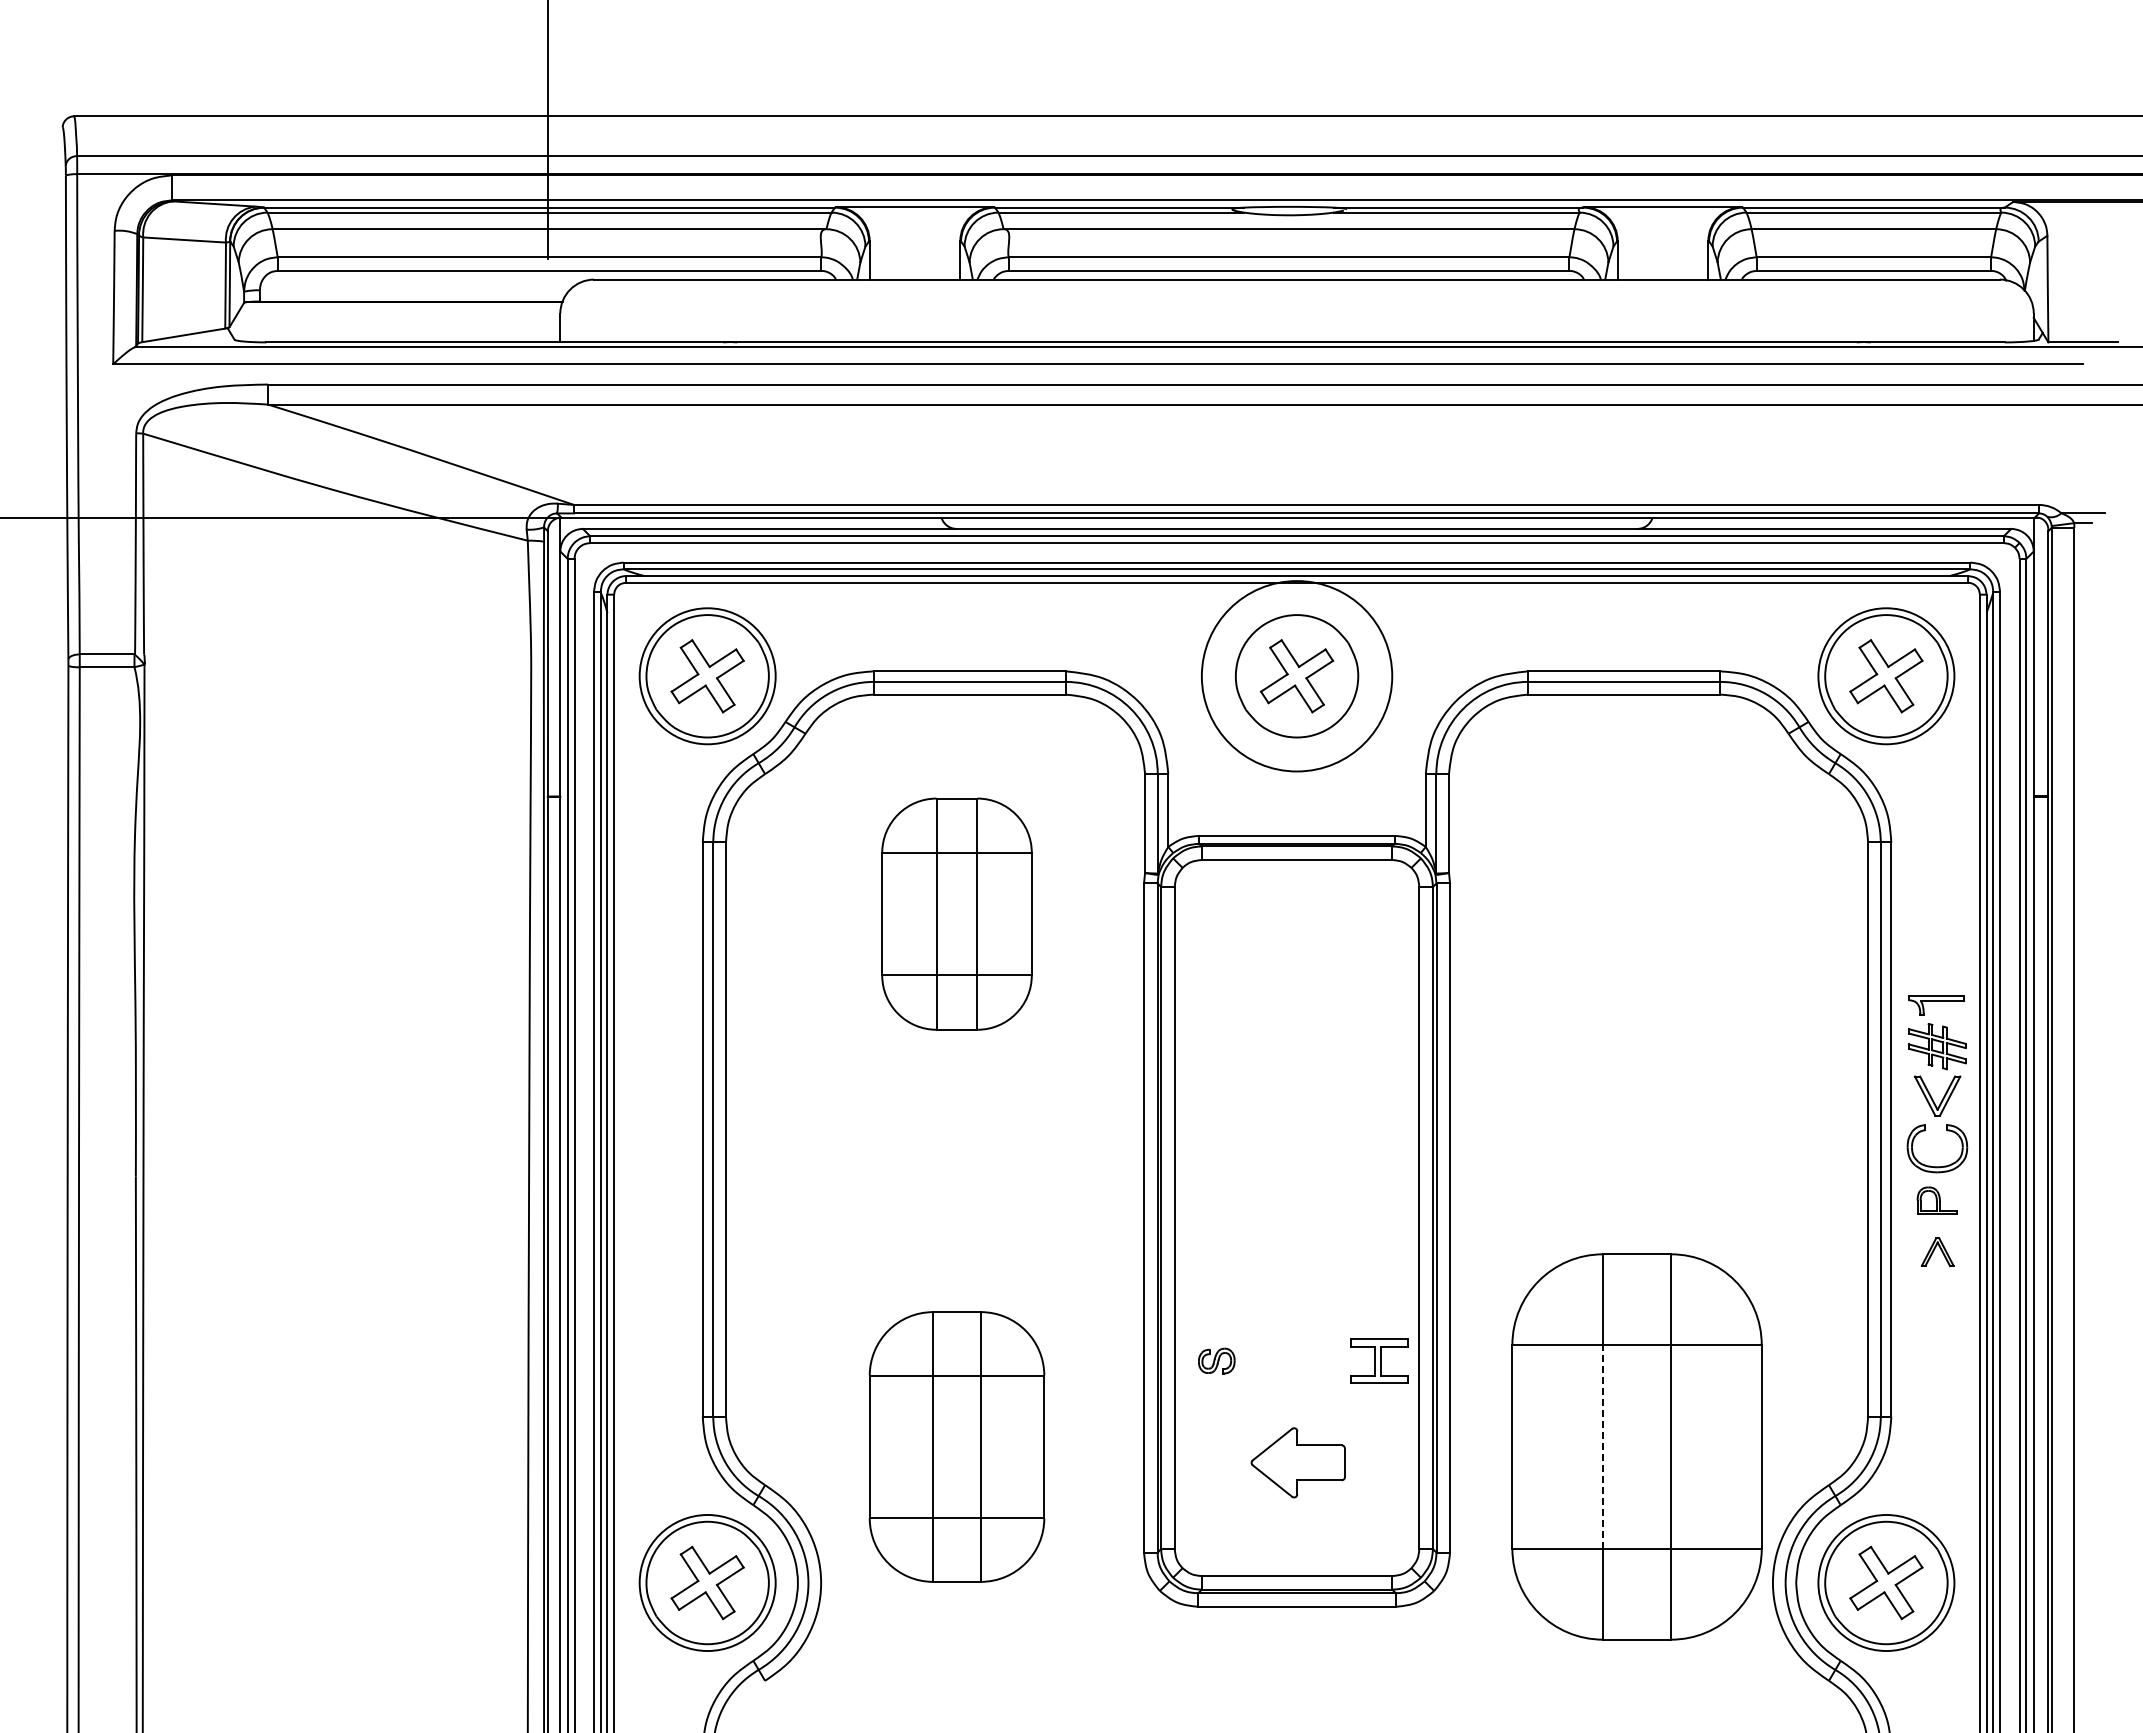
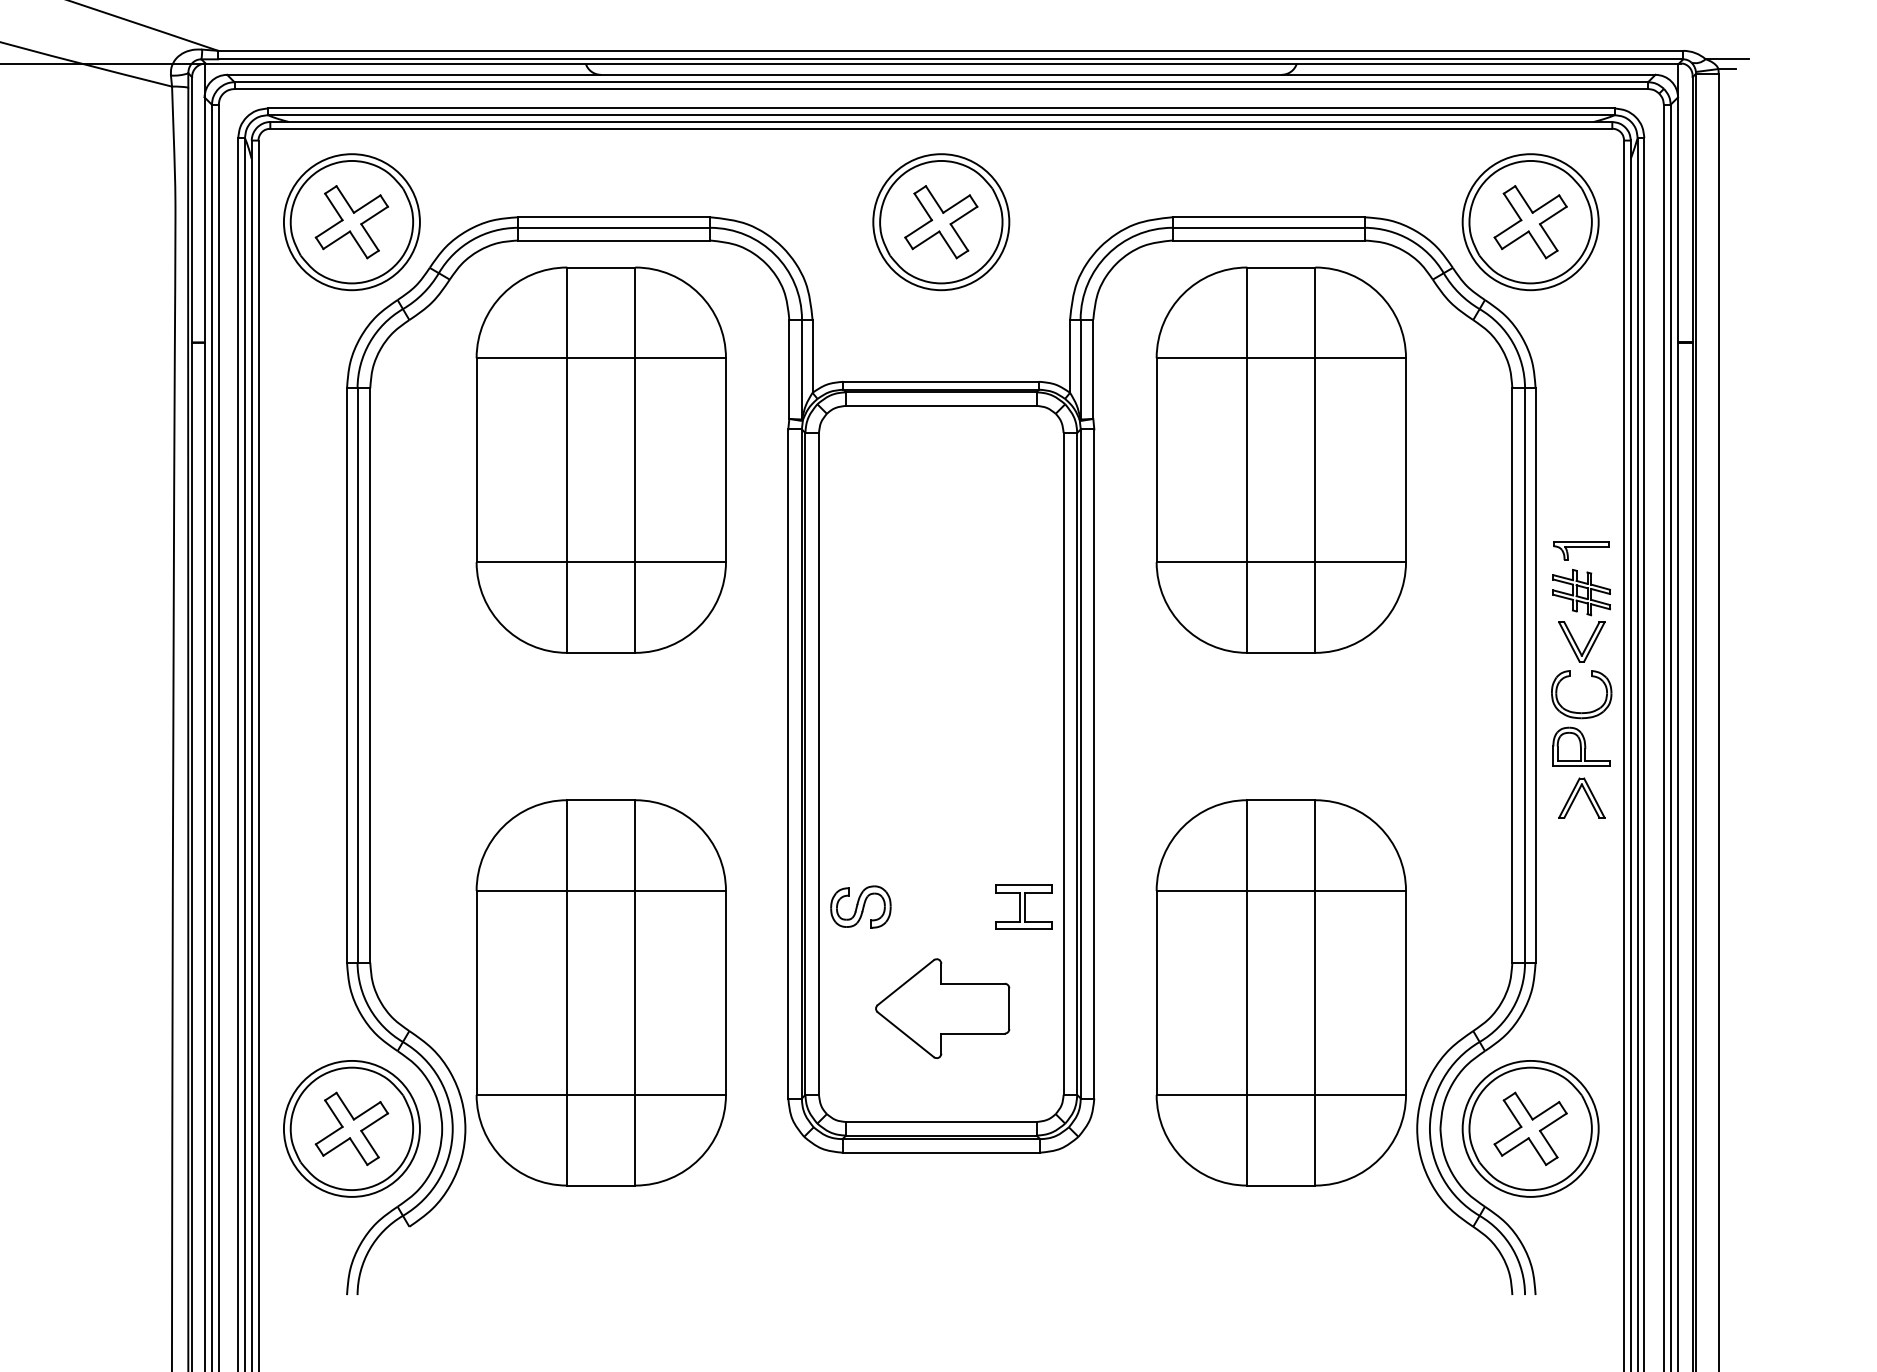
circle: (1297, 676) -> (941, 222), size x0.71
part: (956, 913) -> (600, 459), size x1.67
part: (1636, 913) -> (1280, 459), added
part: (1937, 1200) -> (1581, 746), size x1.43
part: (1937, 1251) -> (1581, 797), size x1.43
part: (1216, 1360) -> (860, 906), size x1.67
part: (956, 1446) -> (600, 992), size x1.43
line: (1603, 1446) -> (1247, 992), dashed -> solid
part: (1297, 1462) -> (941, 1008), size x1.43

